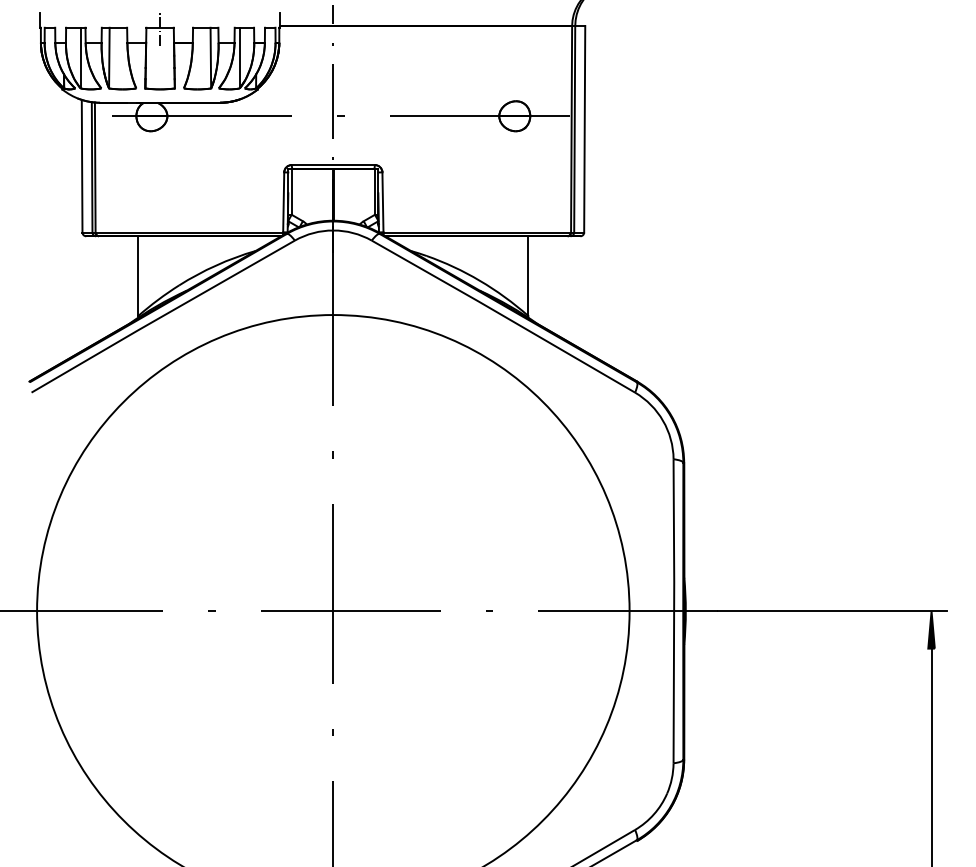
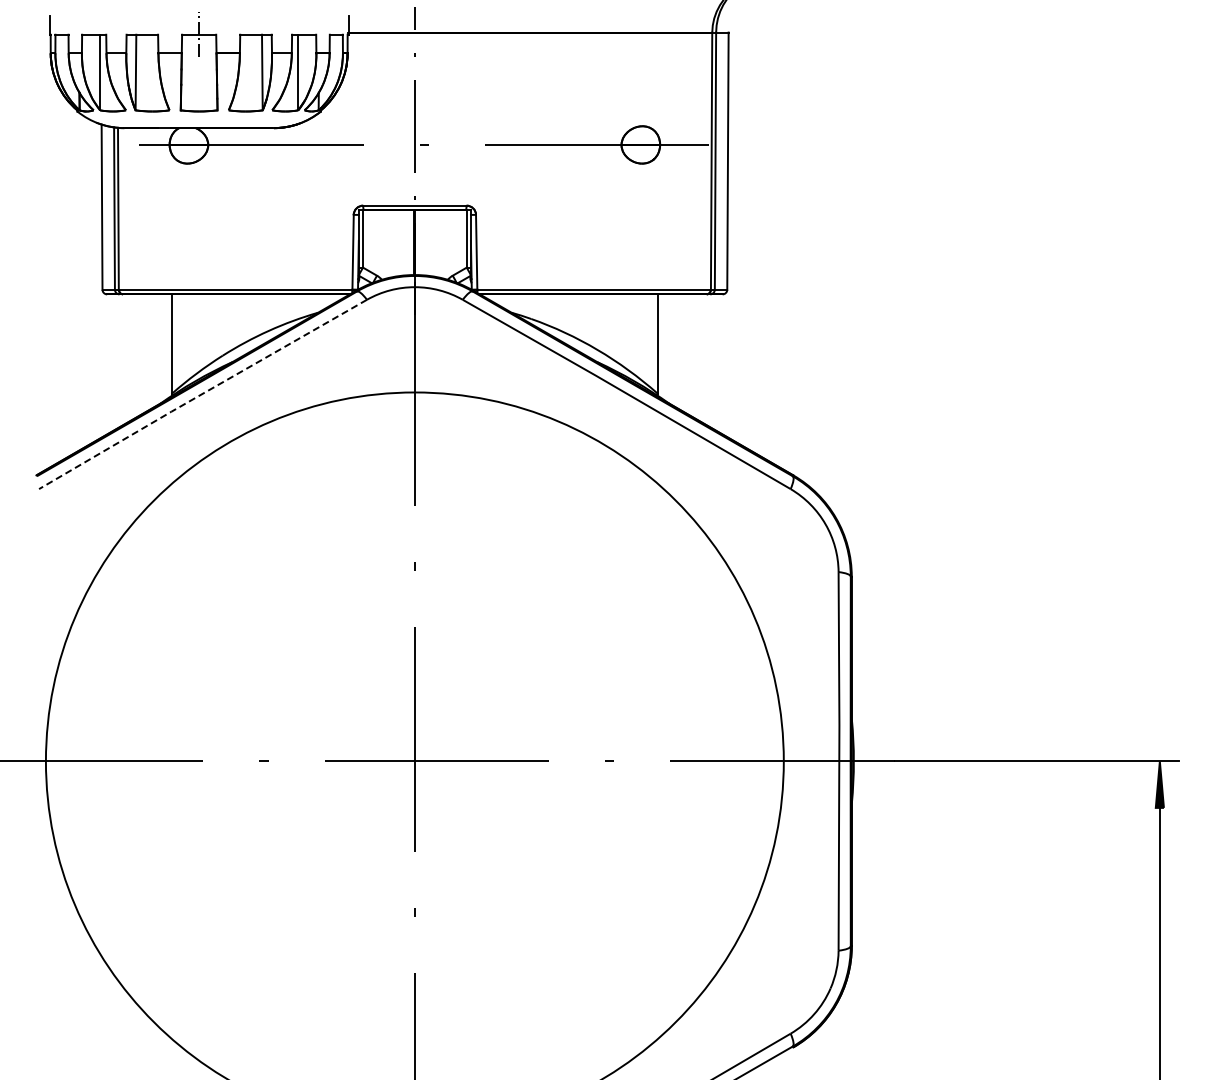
line: (161, 316) -> (201, 394), solid -> dashed

